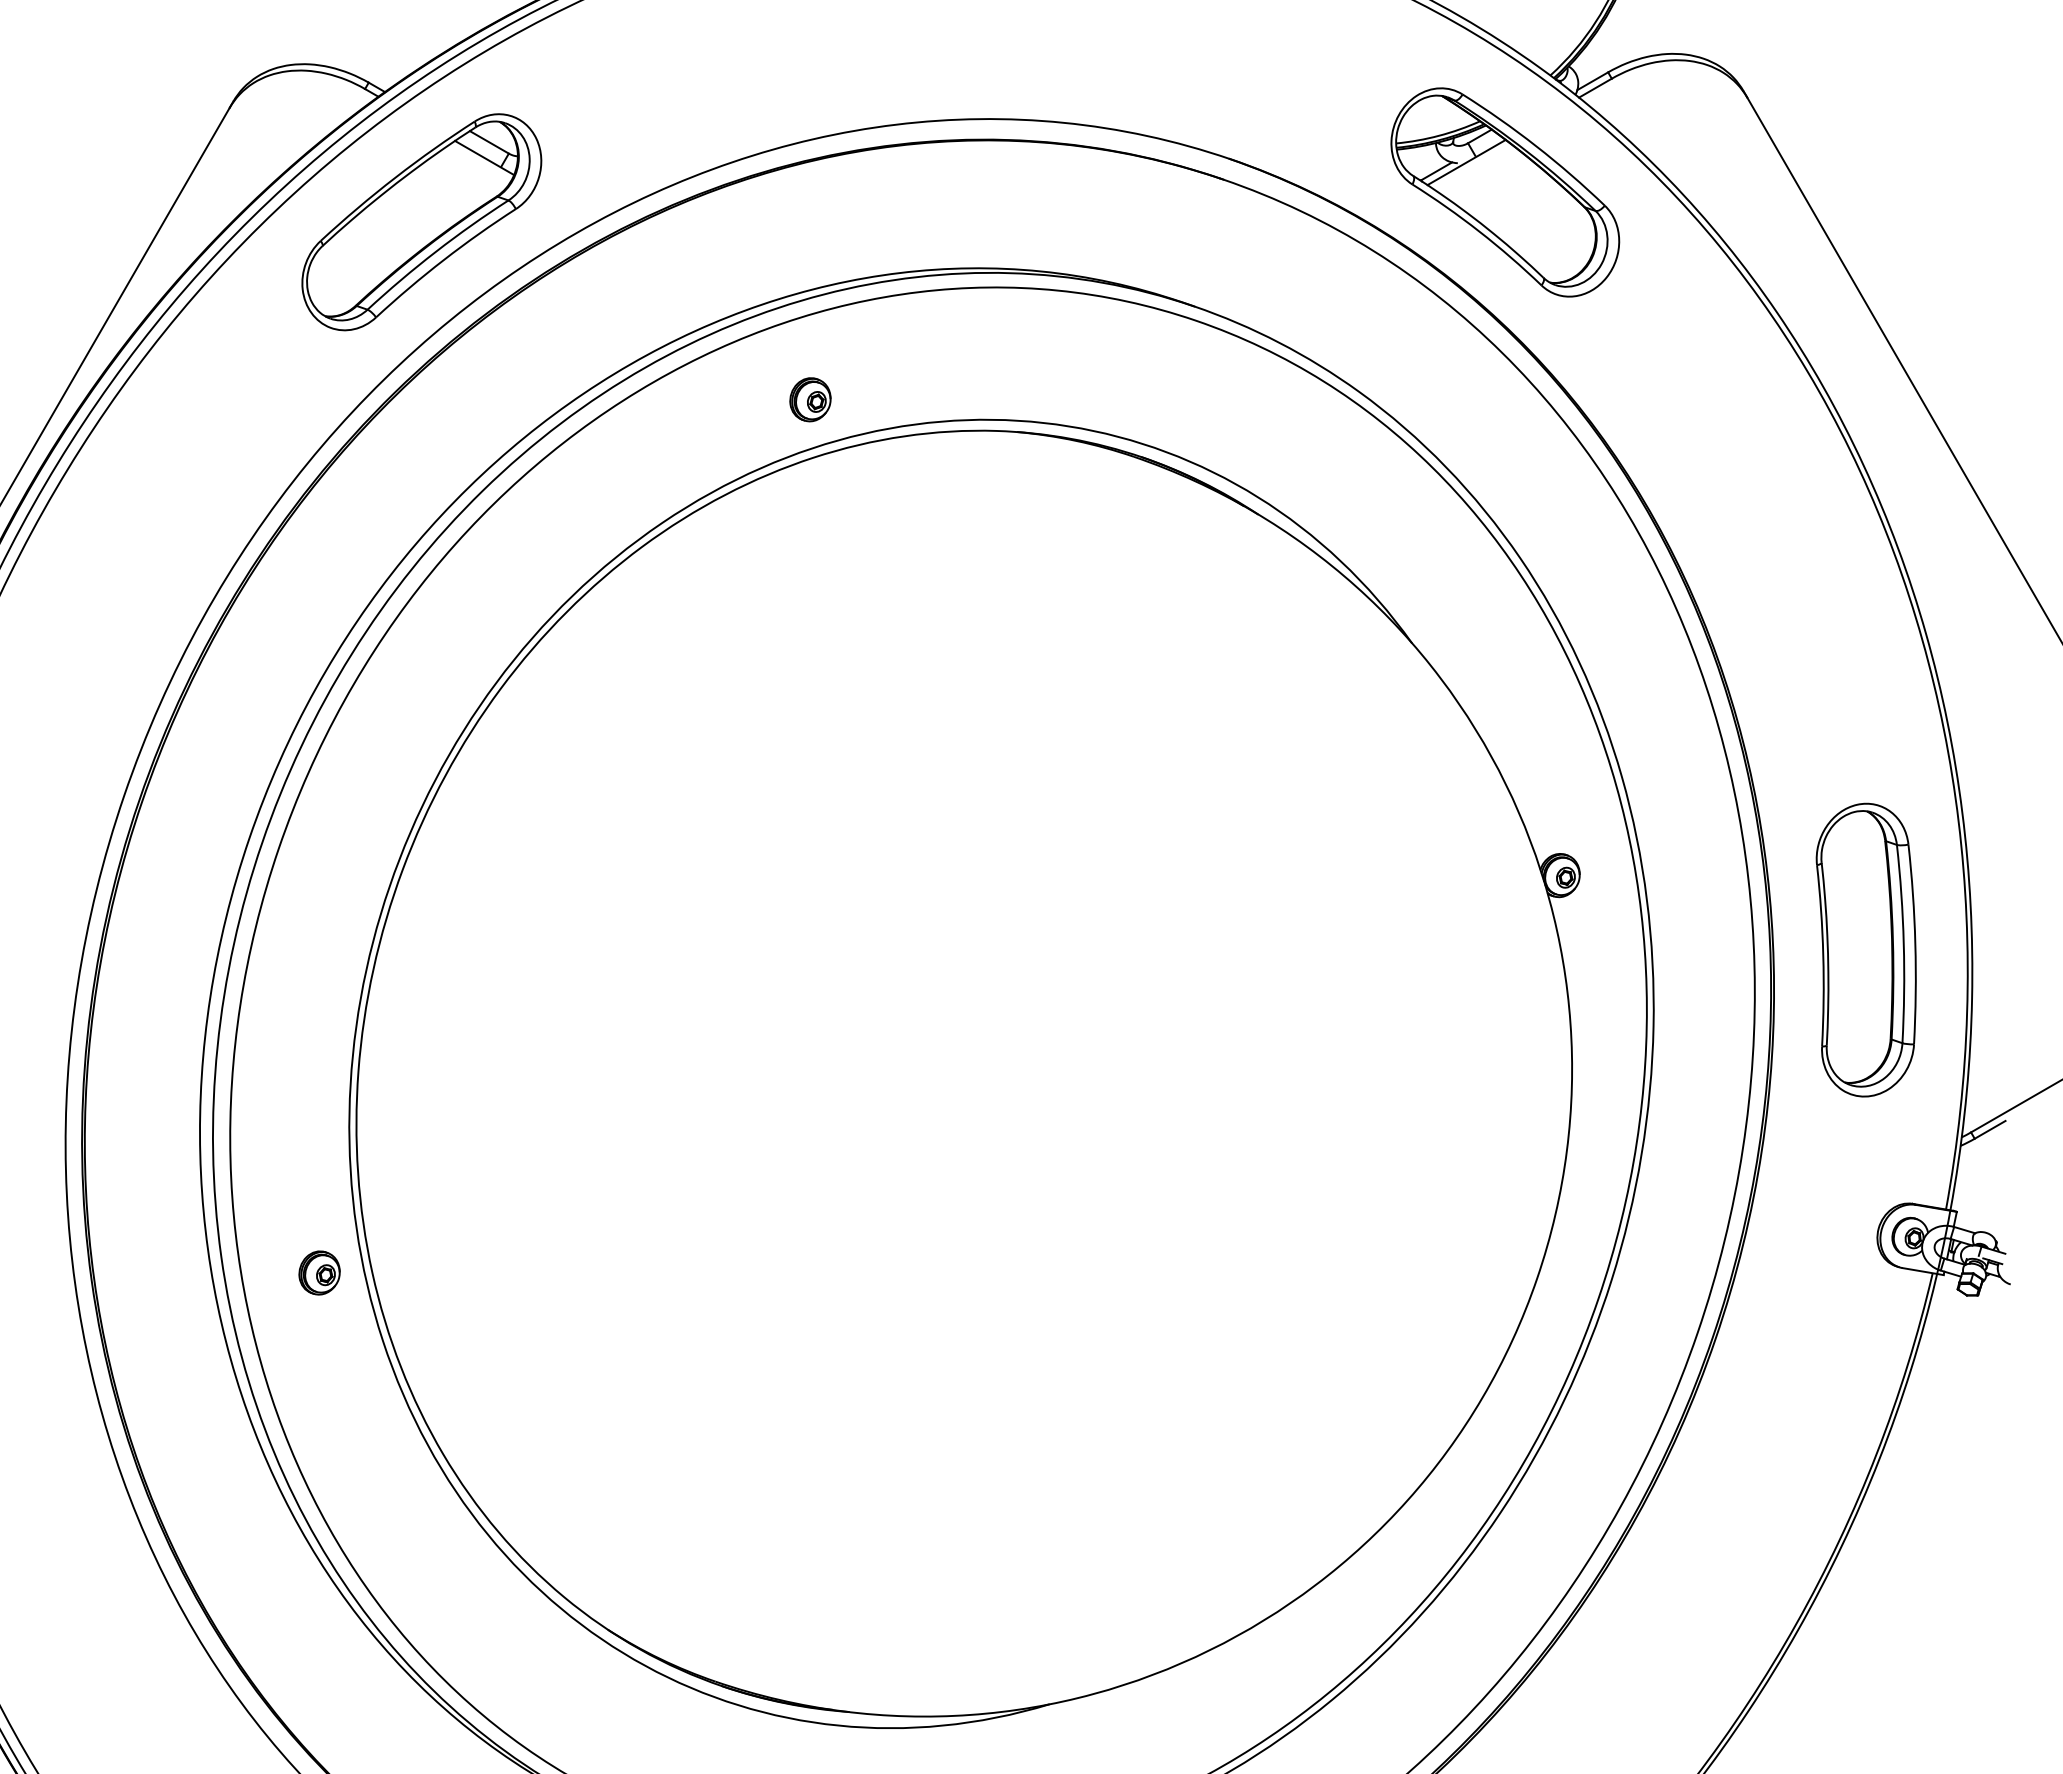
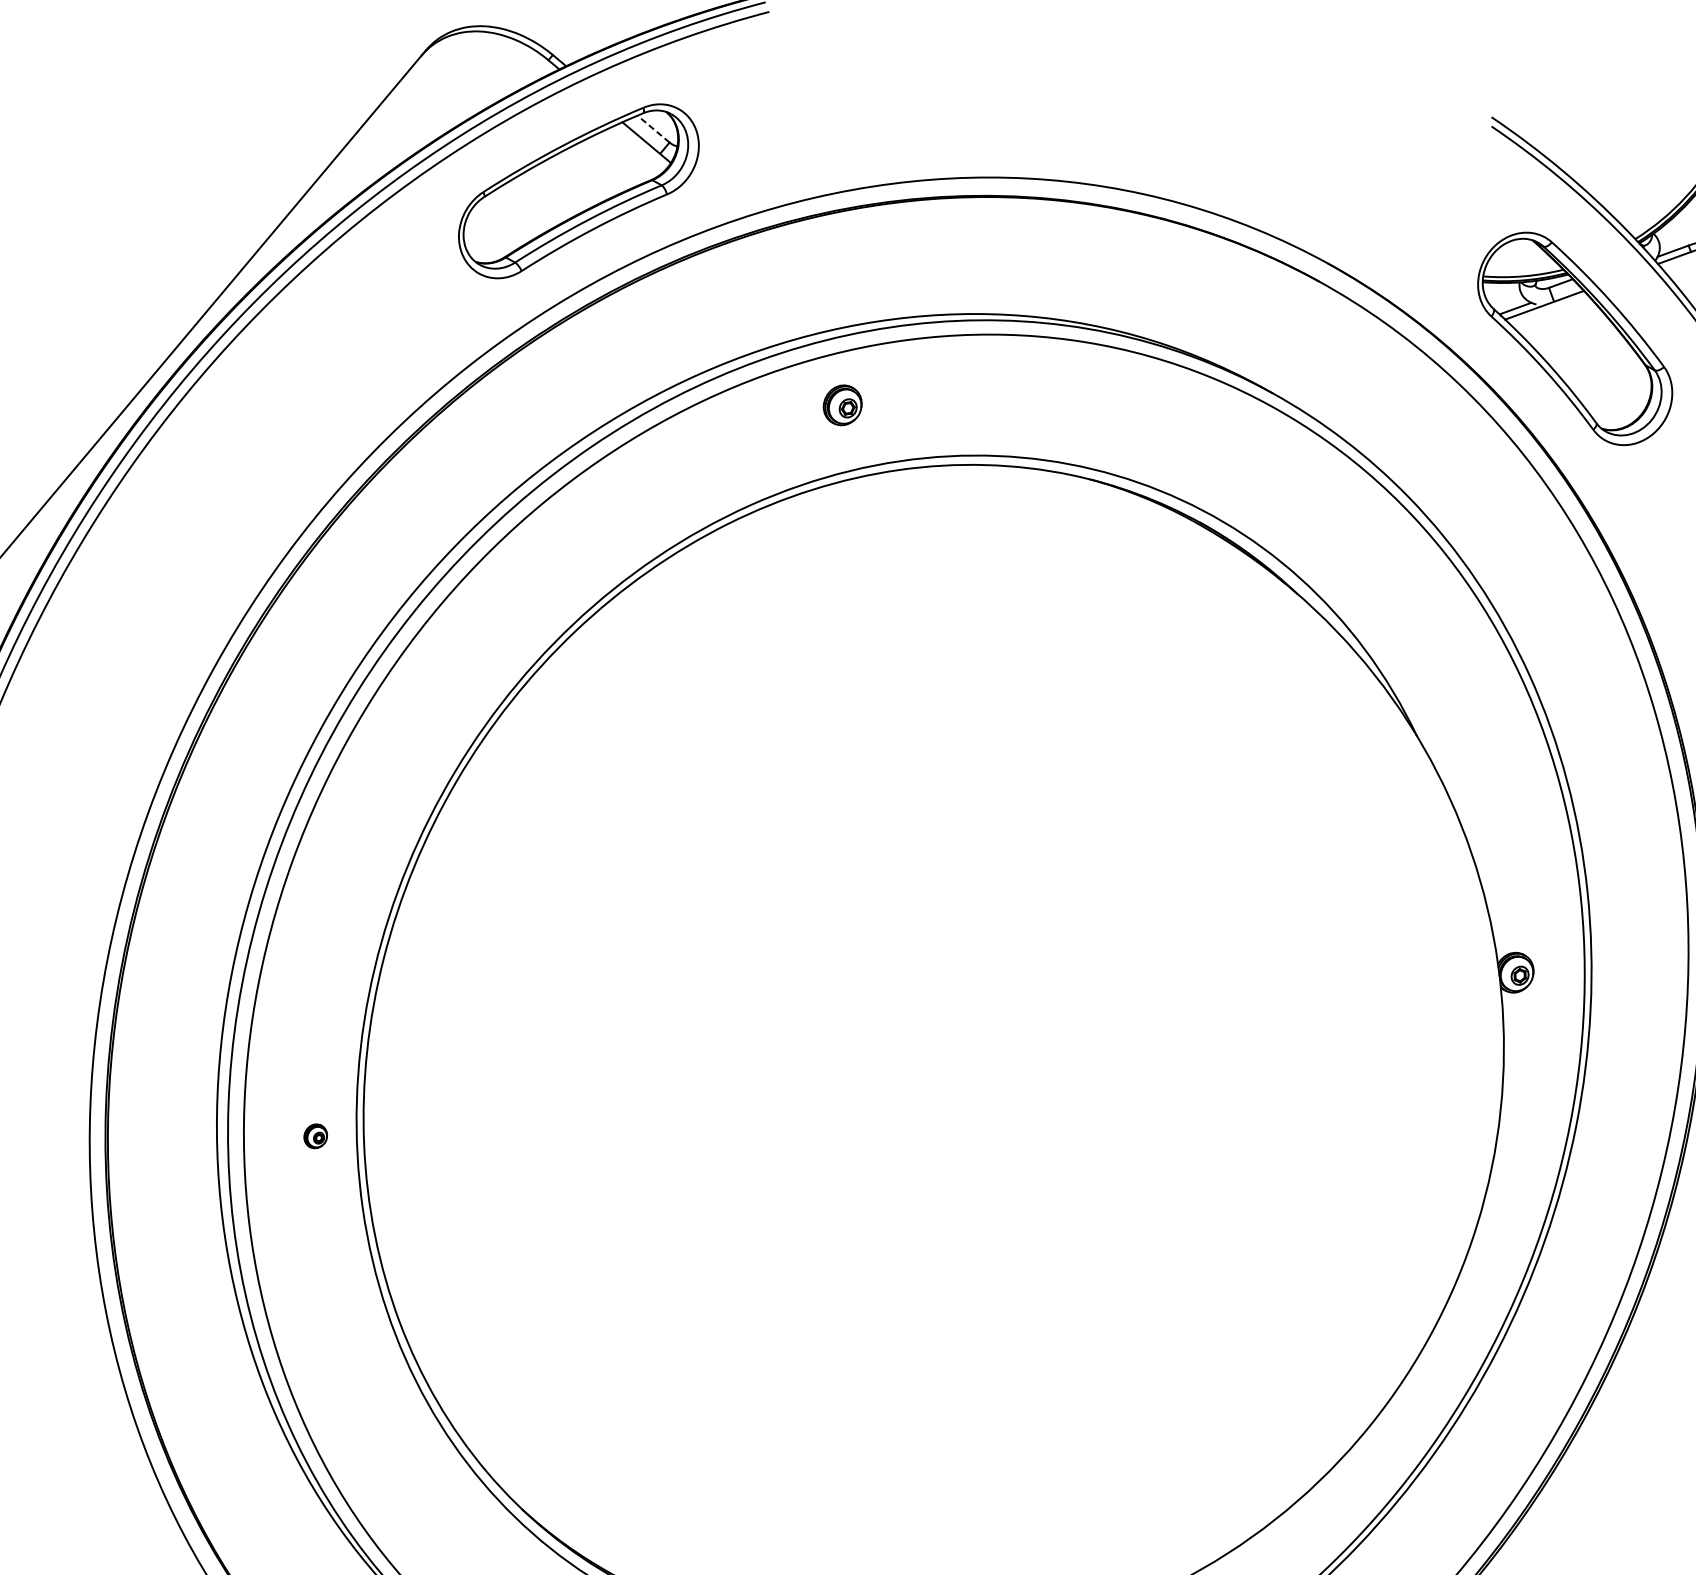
line: (489, 142) -> (653, 129), solid -> dashed
part: (810, 399) -> (842, 405), moved
part: (319, 1272) -> (315, 1135), size x0.6

